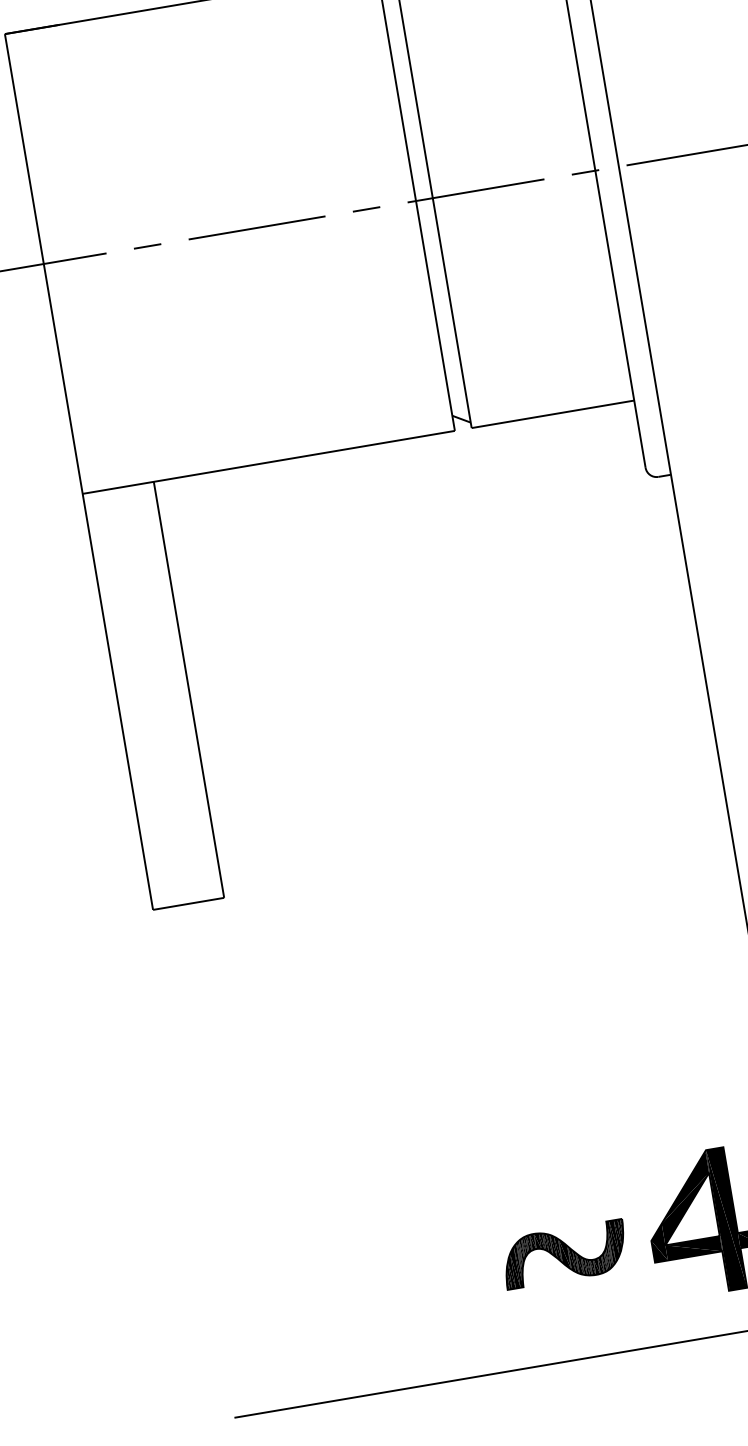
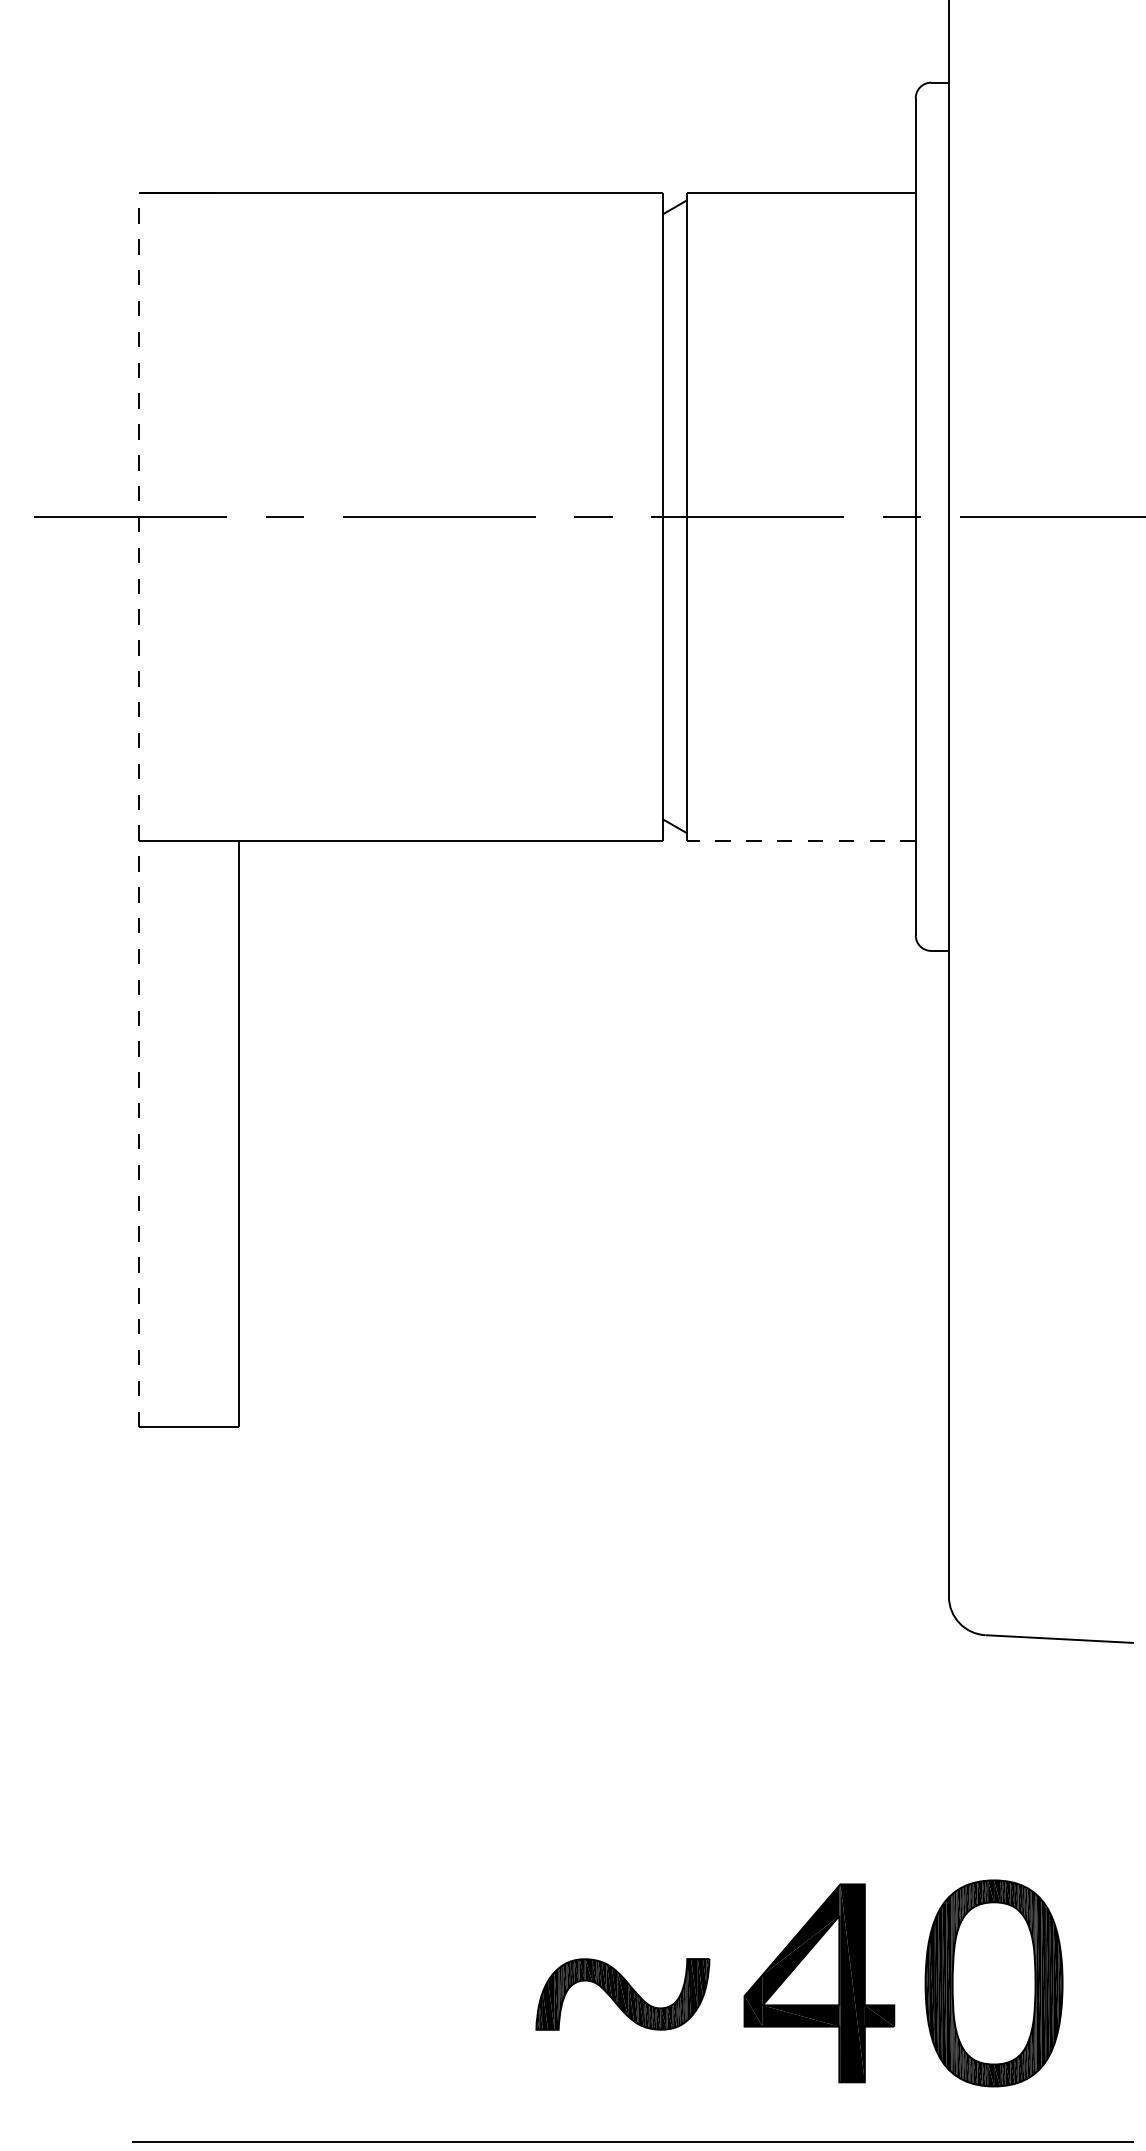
line: (553, 414) -> (801, 840), solid -> dashed
line: (78, 471) -> (138, 809), solid -> dashed

